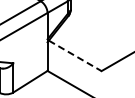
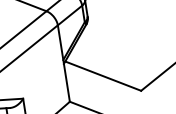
line: (75, 56) -> (103, 76), dashed -> solid

